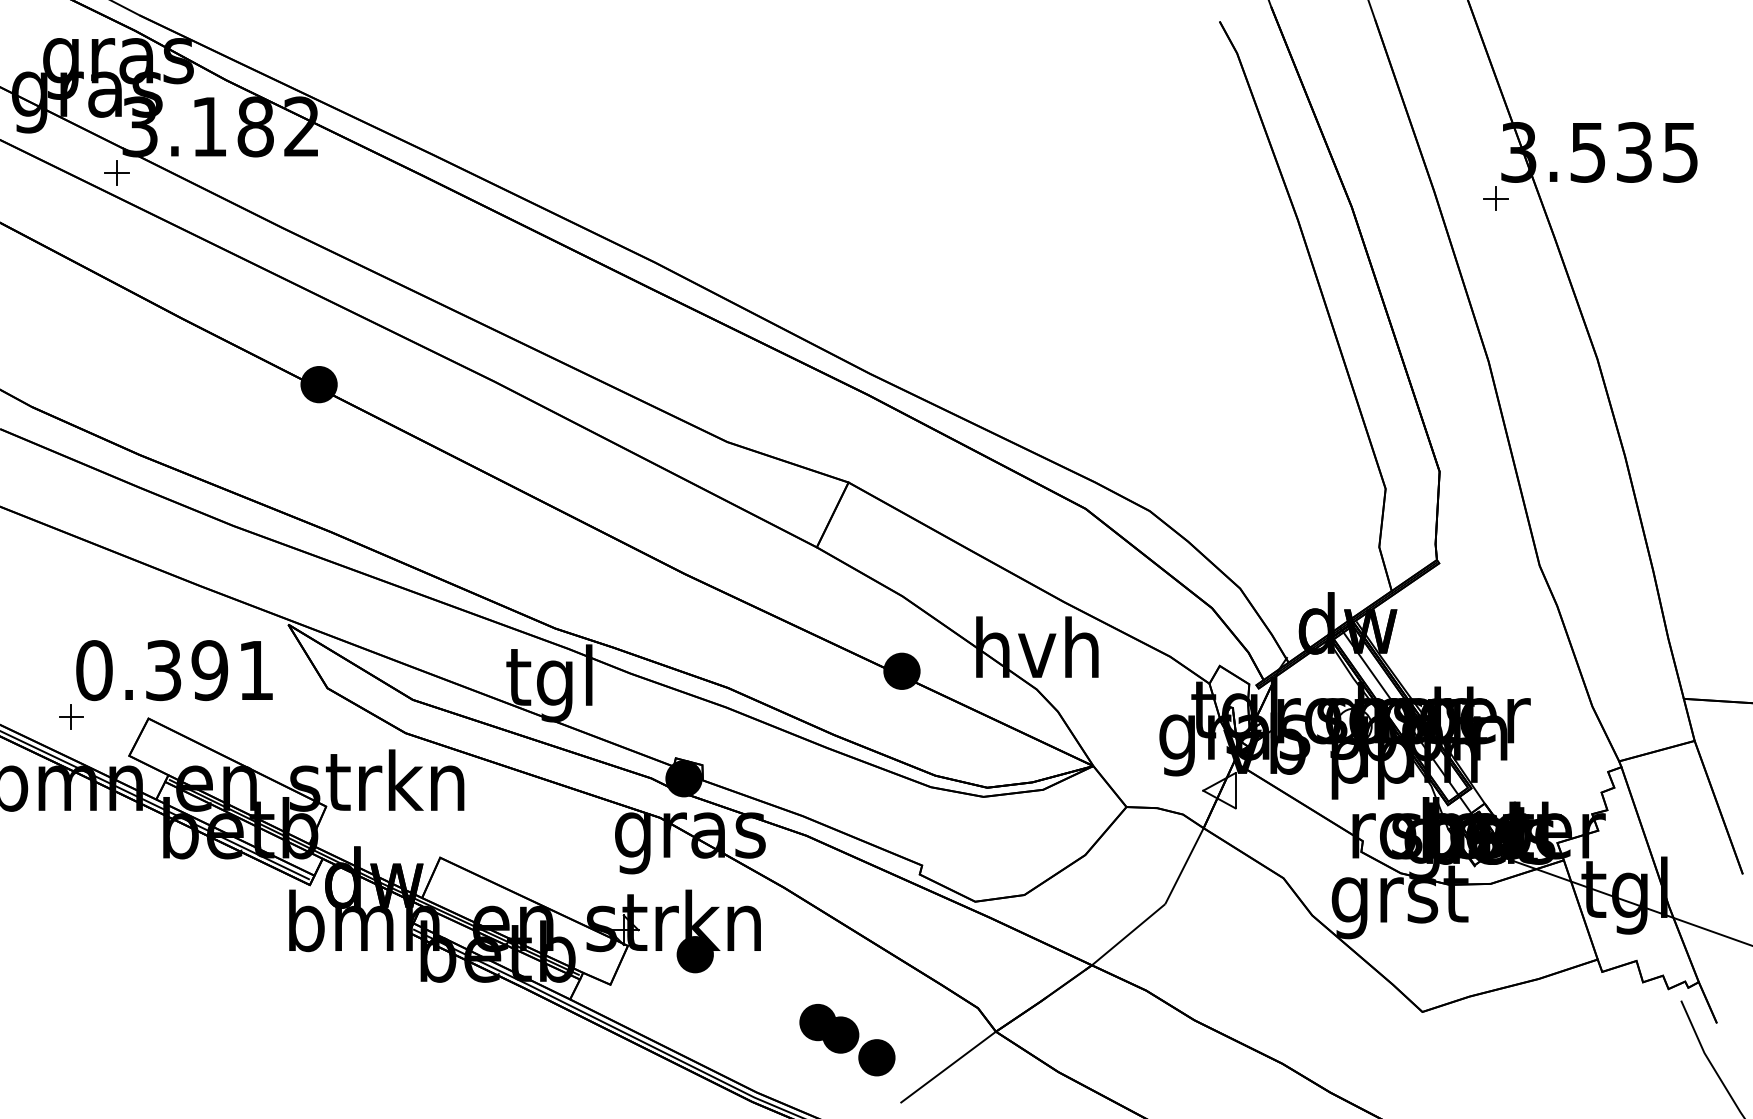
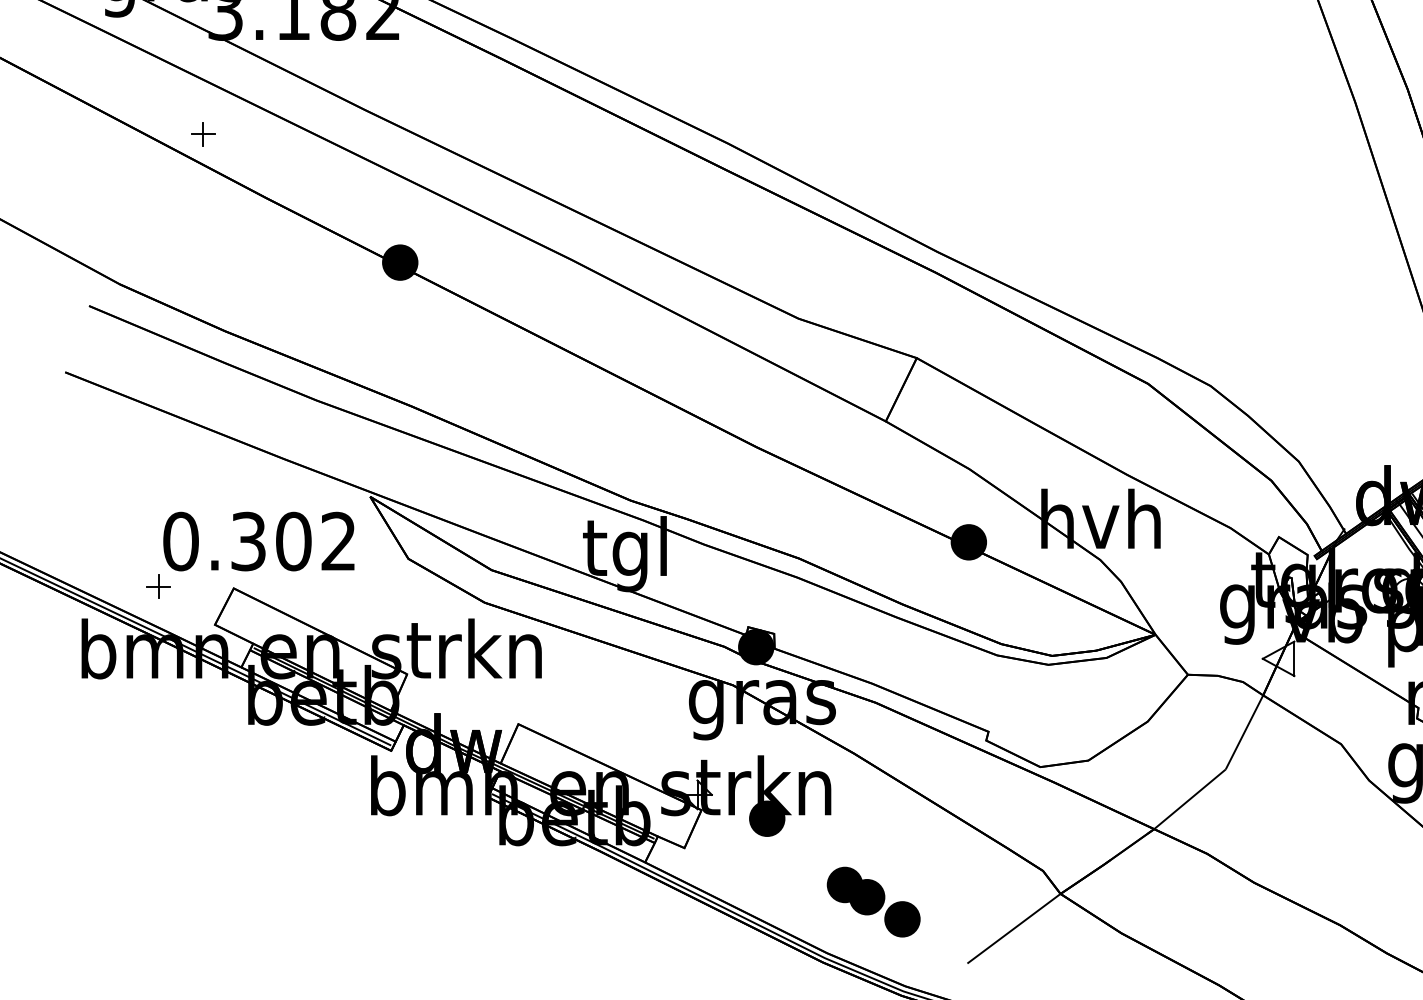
part: (116, 172) -> (202, 133), moved
text: (231, 670) -> (314, 541), 0.391 -> 0.302
part: (847, 1040) -> (873, 902), moved

